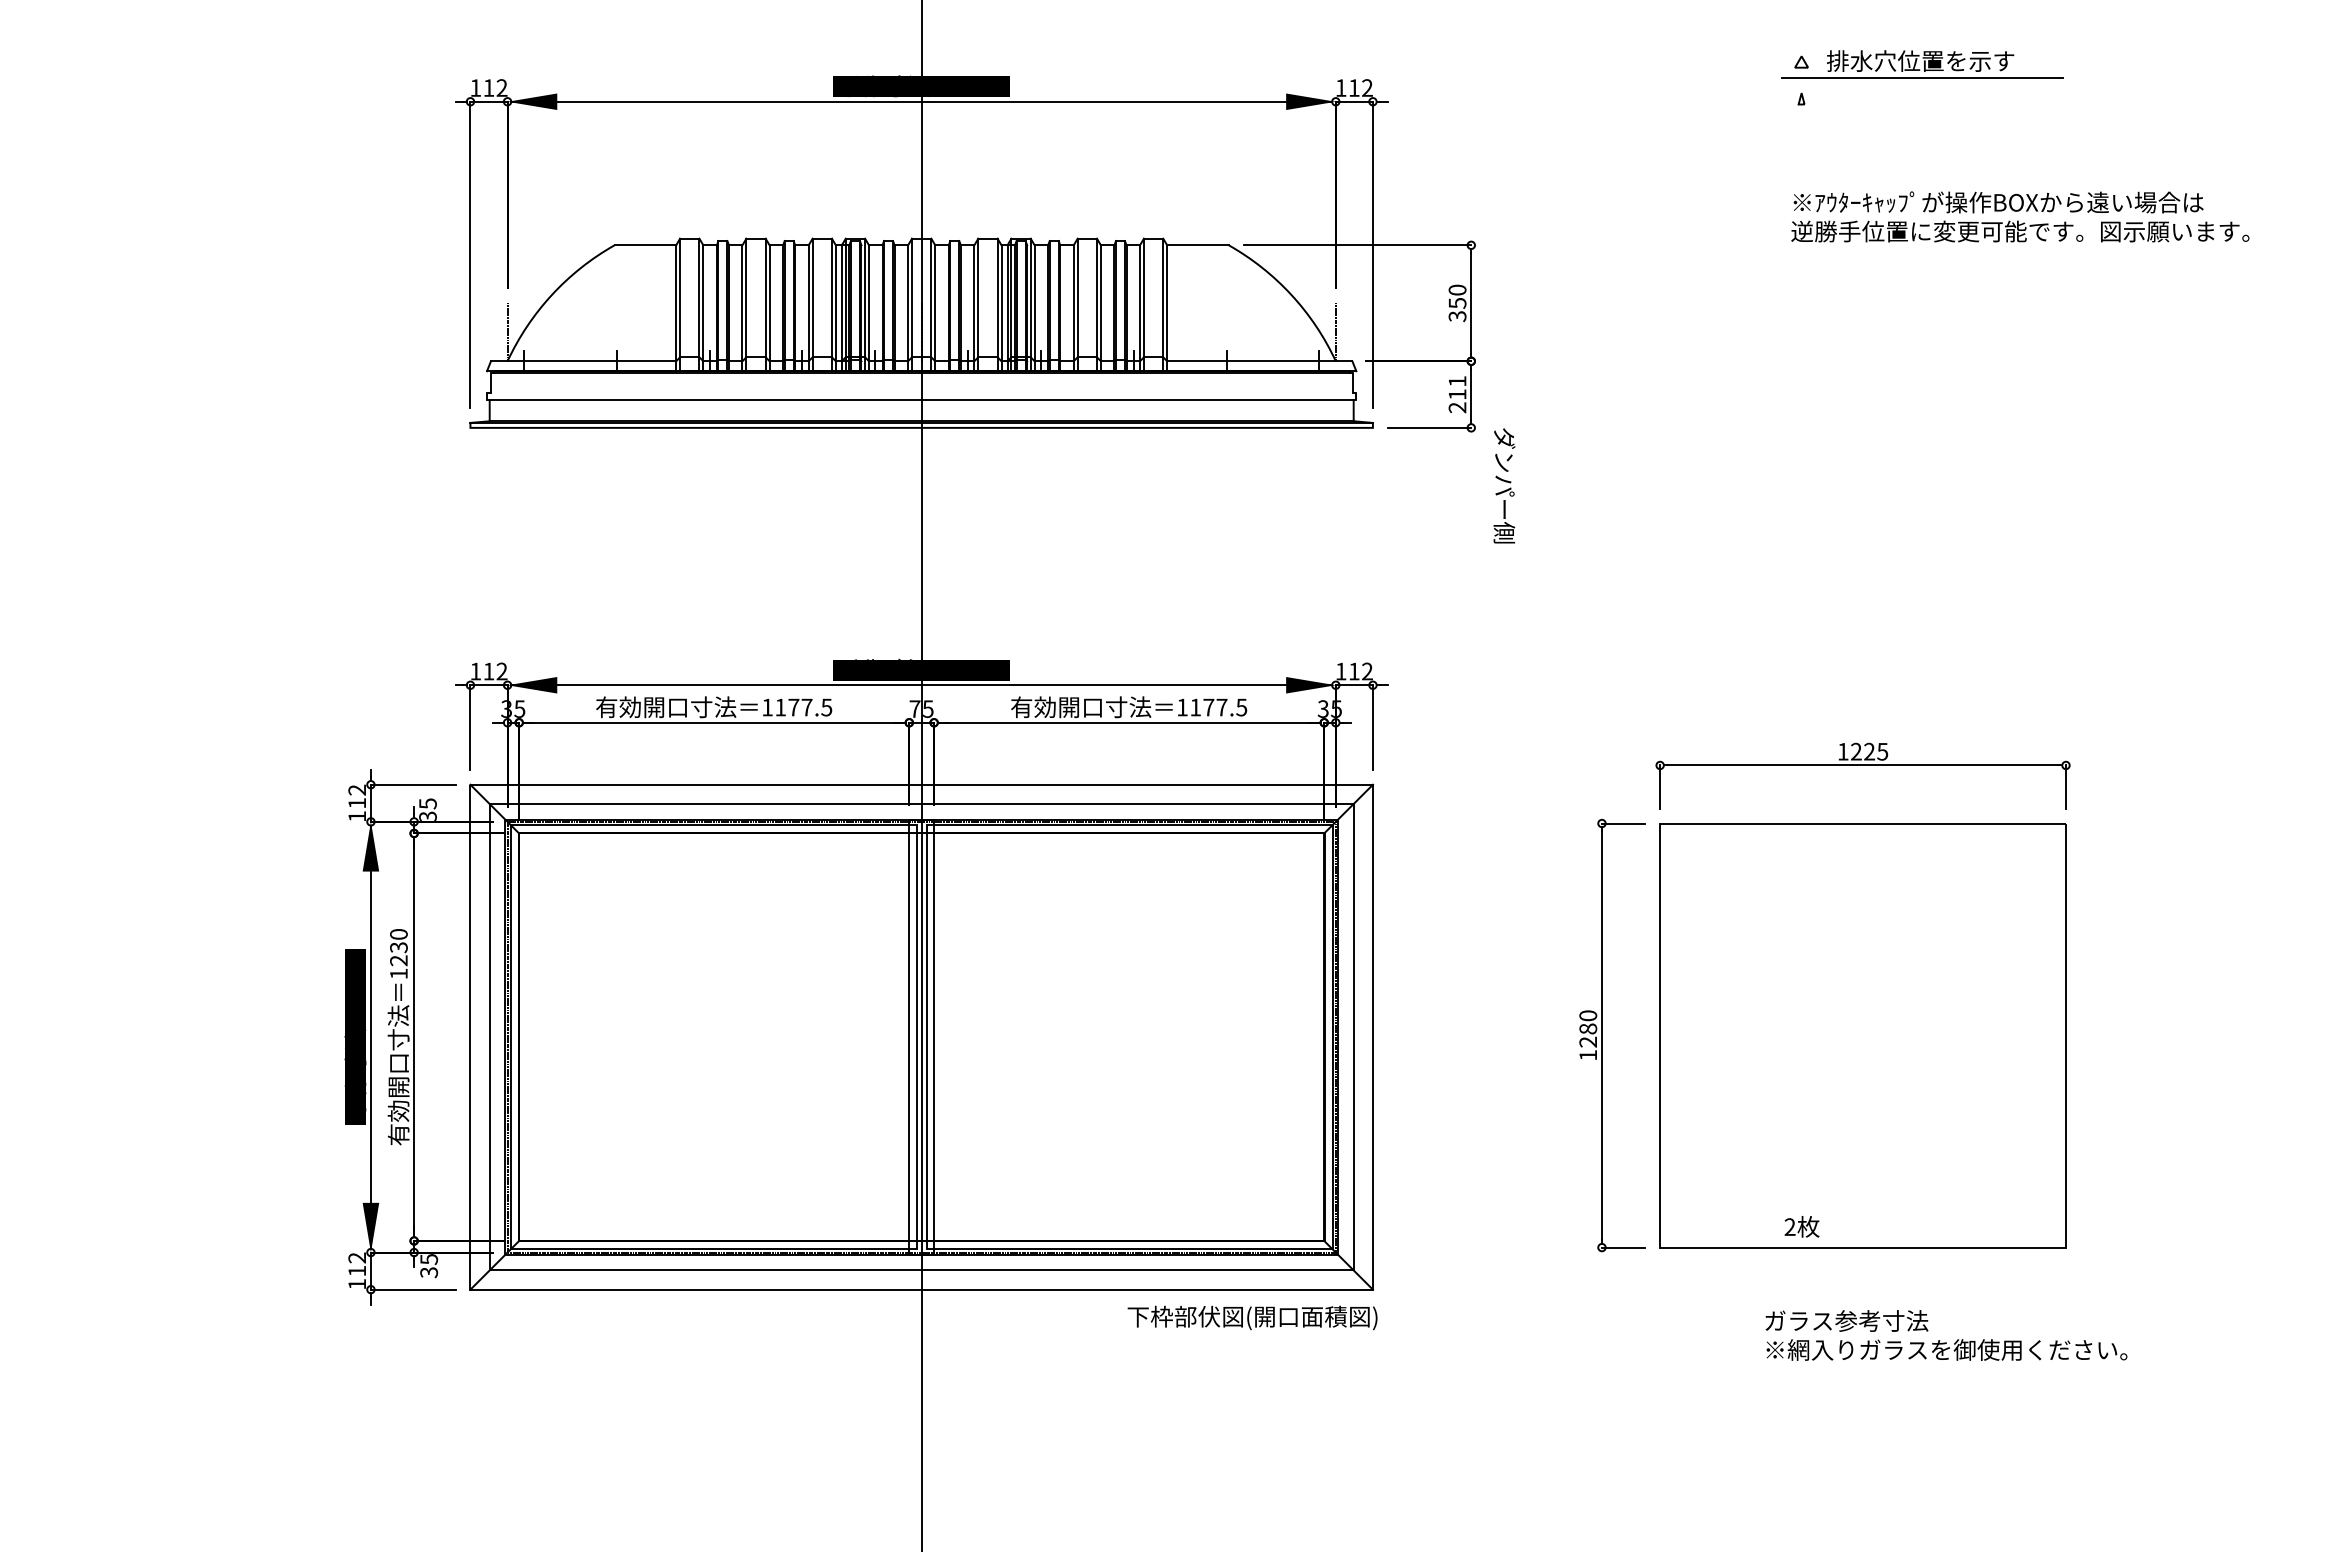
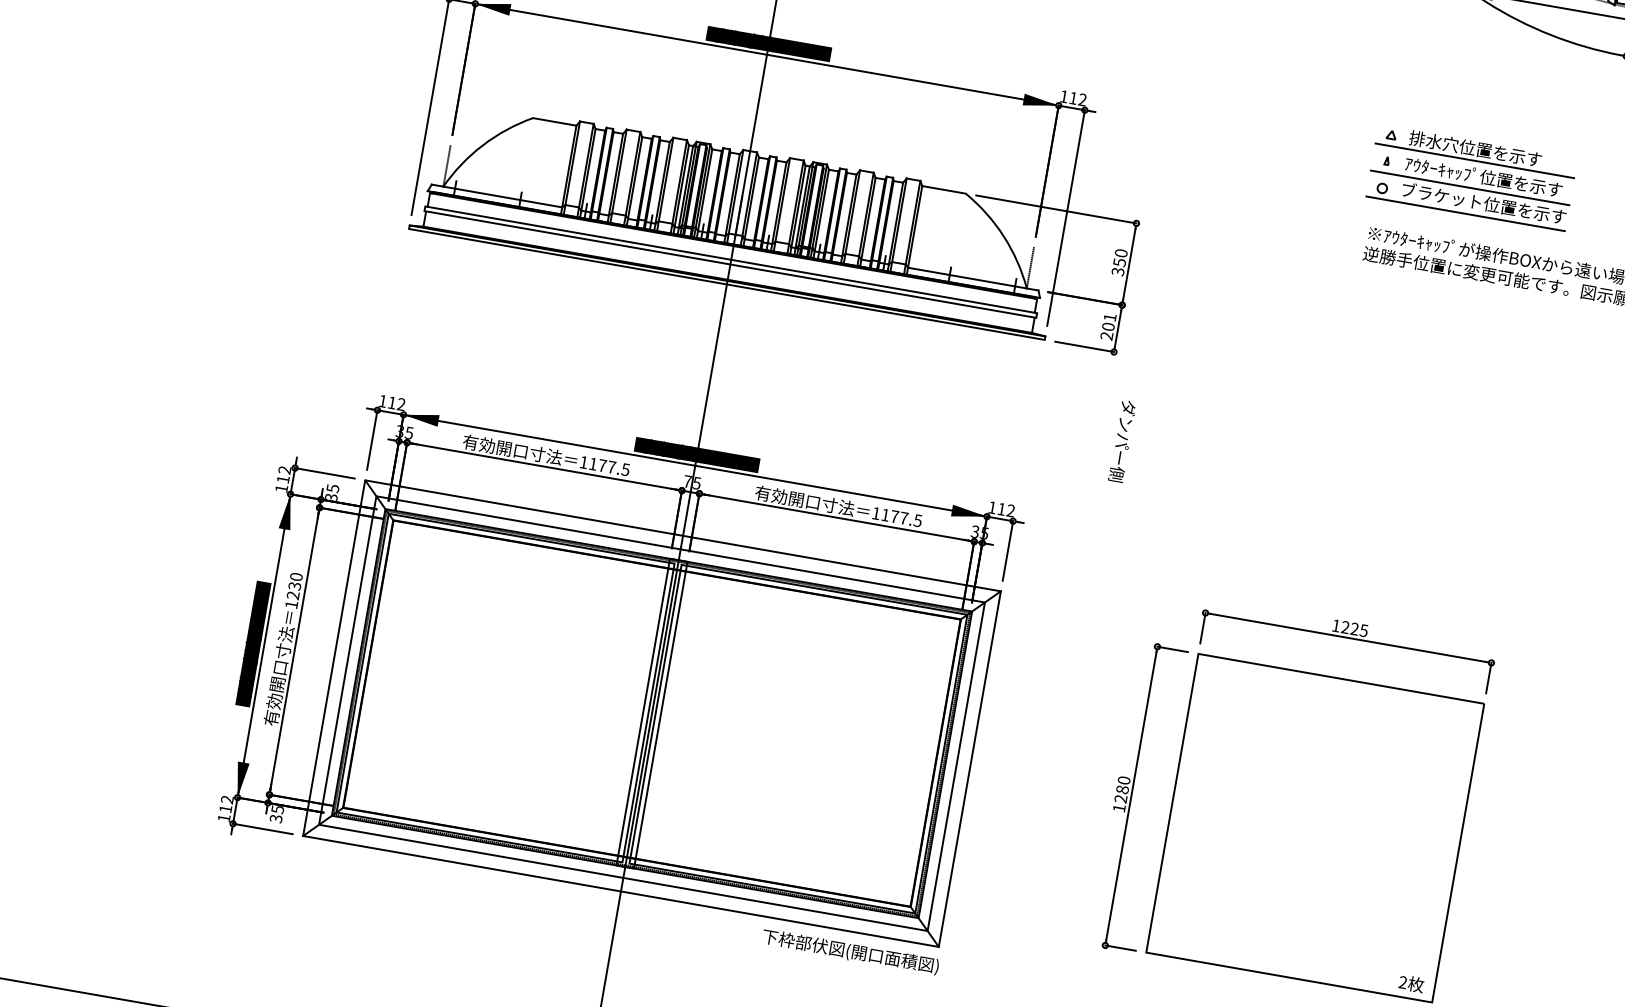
part: (1922, 120) -> (1469, 190), added
line: (921, 392) -> (731, 259), added
text: (1457, 394) -> (1108, 326), 211 -> 201
text: (1504, 485) -> (1122, 441), moved
text: (1801, 1226) -> (1411, 983), moved

